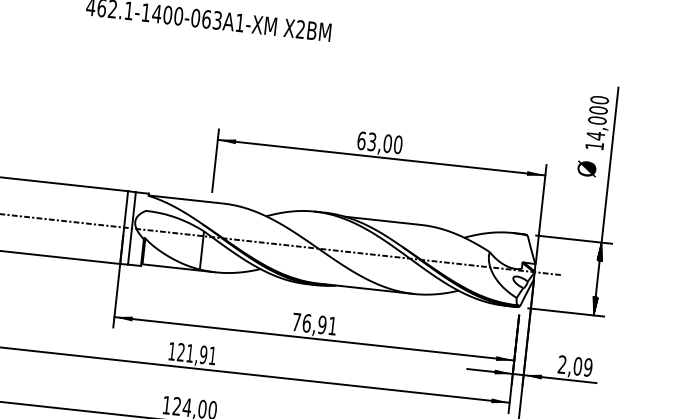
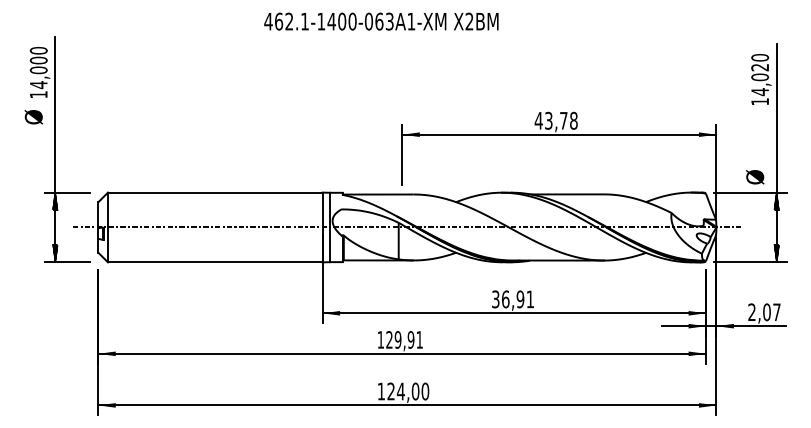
text: (598, 110) -> (760, 67), 14,000 -> 14,020
text: (379, 142) -> (555, 120), 63,00 -> 43,78
text: (587, 169) -> (755, 177), moved
text: (296, 322) -> (495, 299), 76,91 -> 36,91
text: (189, 352) -> (397, 339), 121,91 -> 129,91
text: (587, 367) -> (776, 312), 2,09 -> 2,07

